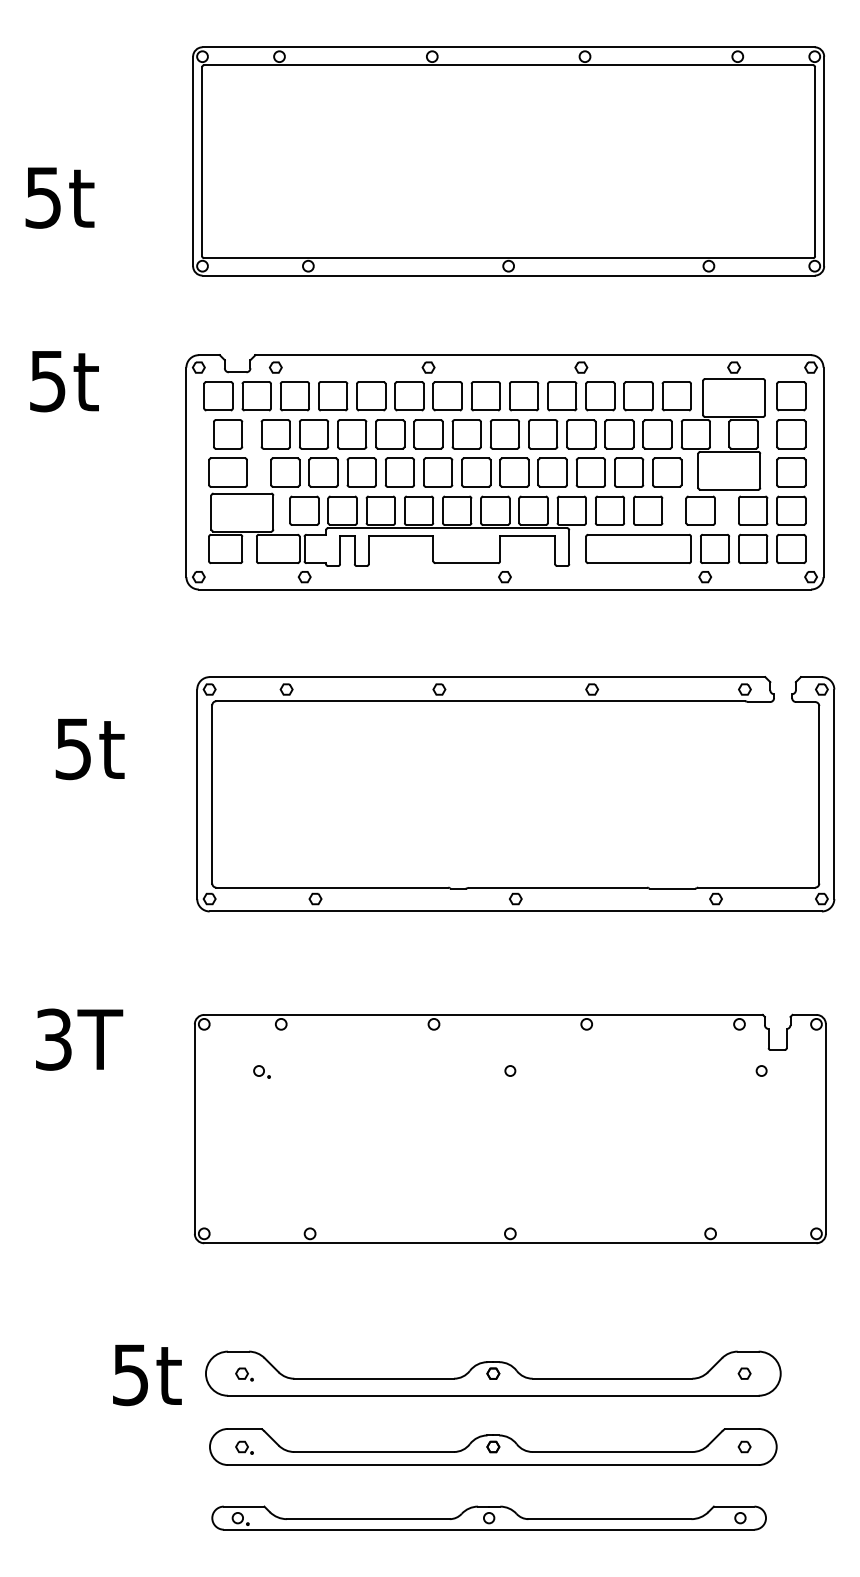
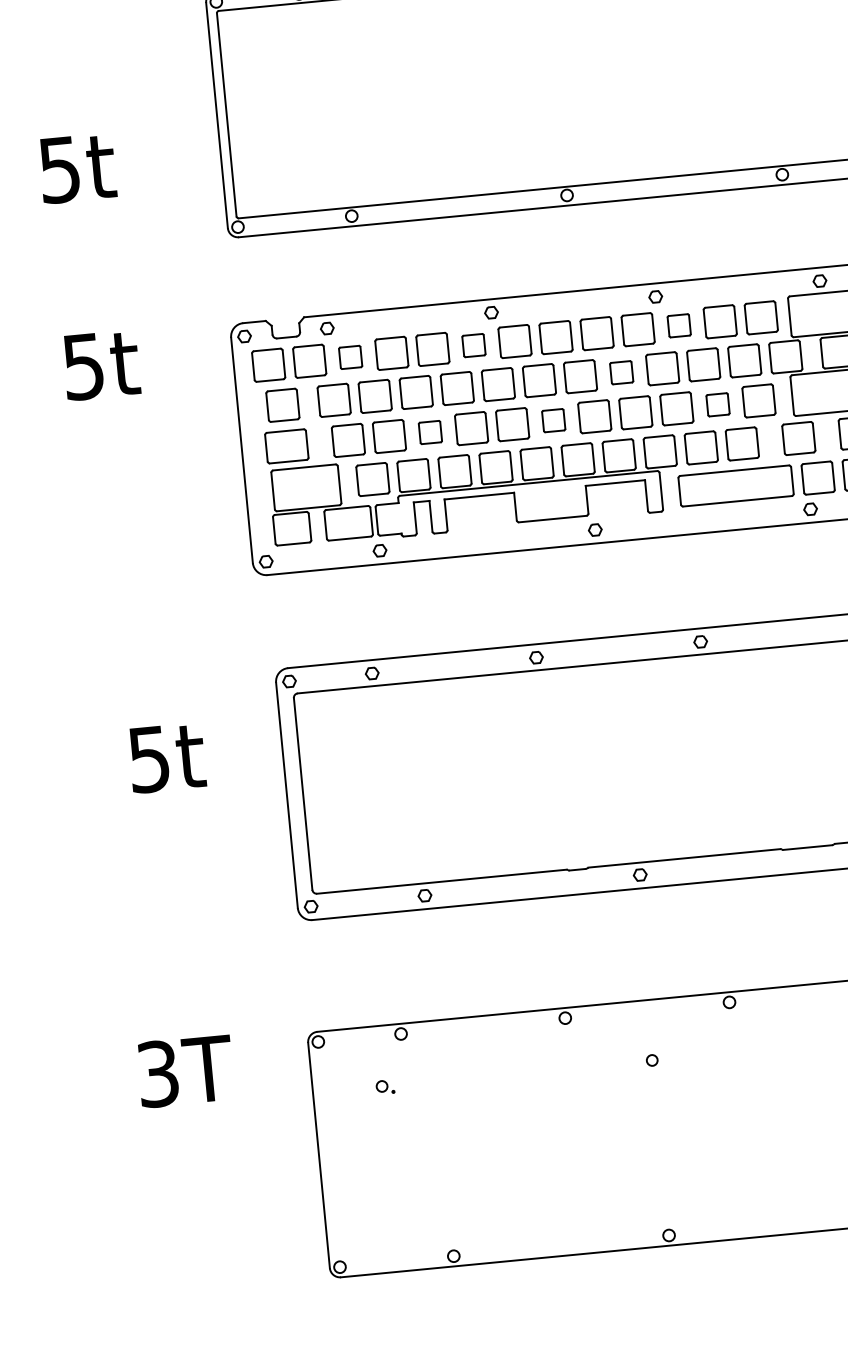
part: (294, 396) -> (350, 357), size x0.7
part: (409, 396) -> (473, 345), size x0.7
part: (600, 396) -> (679, 326), size x0.7
part: (543, 434) -> (621, 372), size x0.7
part: (361, 472) -> (430, 432), size x0.7
part: (476, 472) -> (553, 420), size x0.7
part: (629, 472) -> (718, 404), size x0.7

